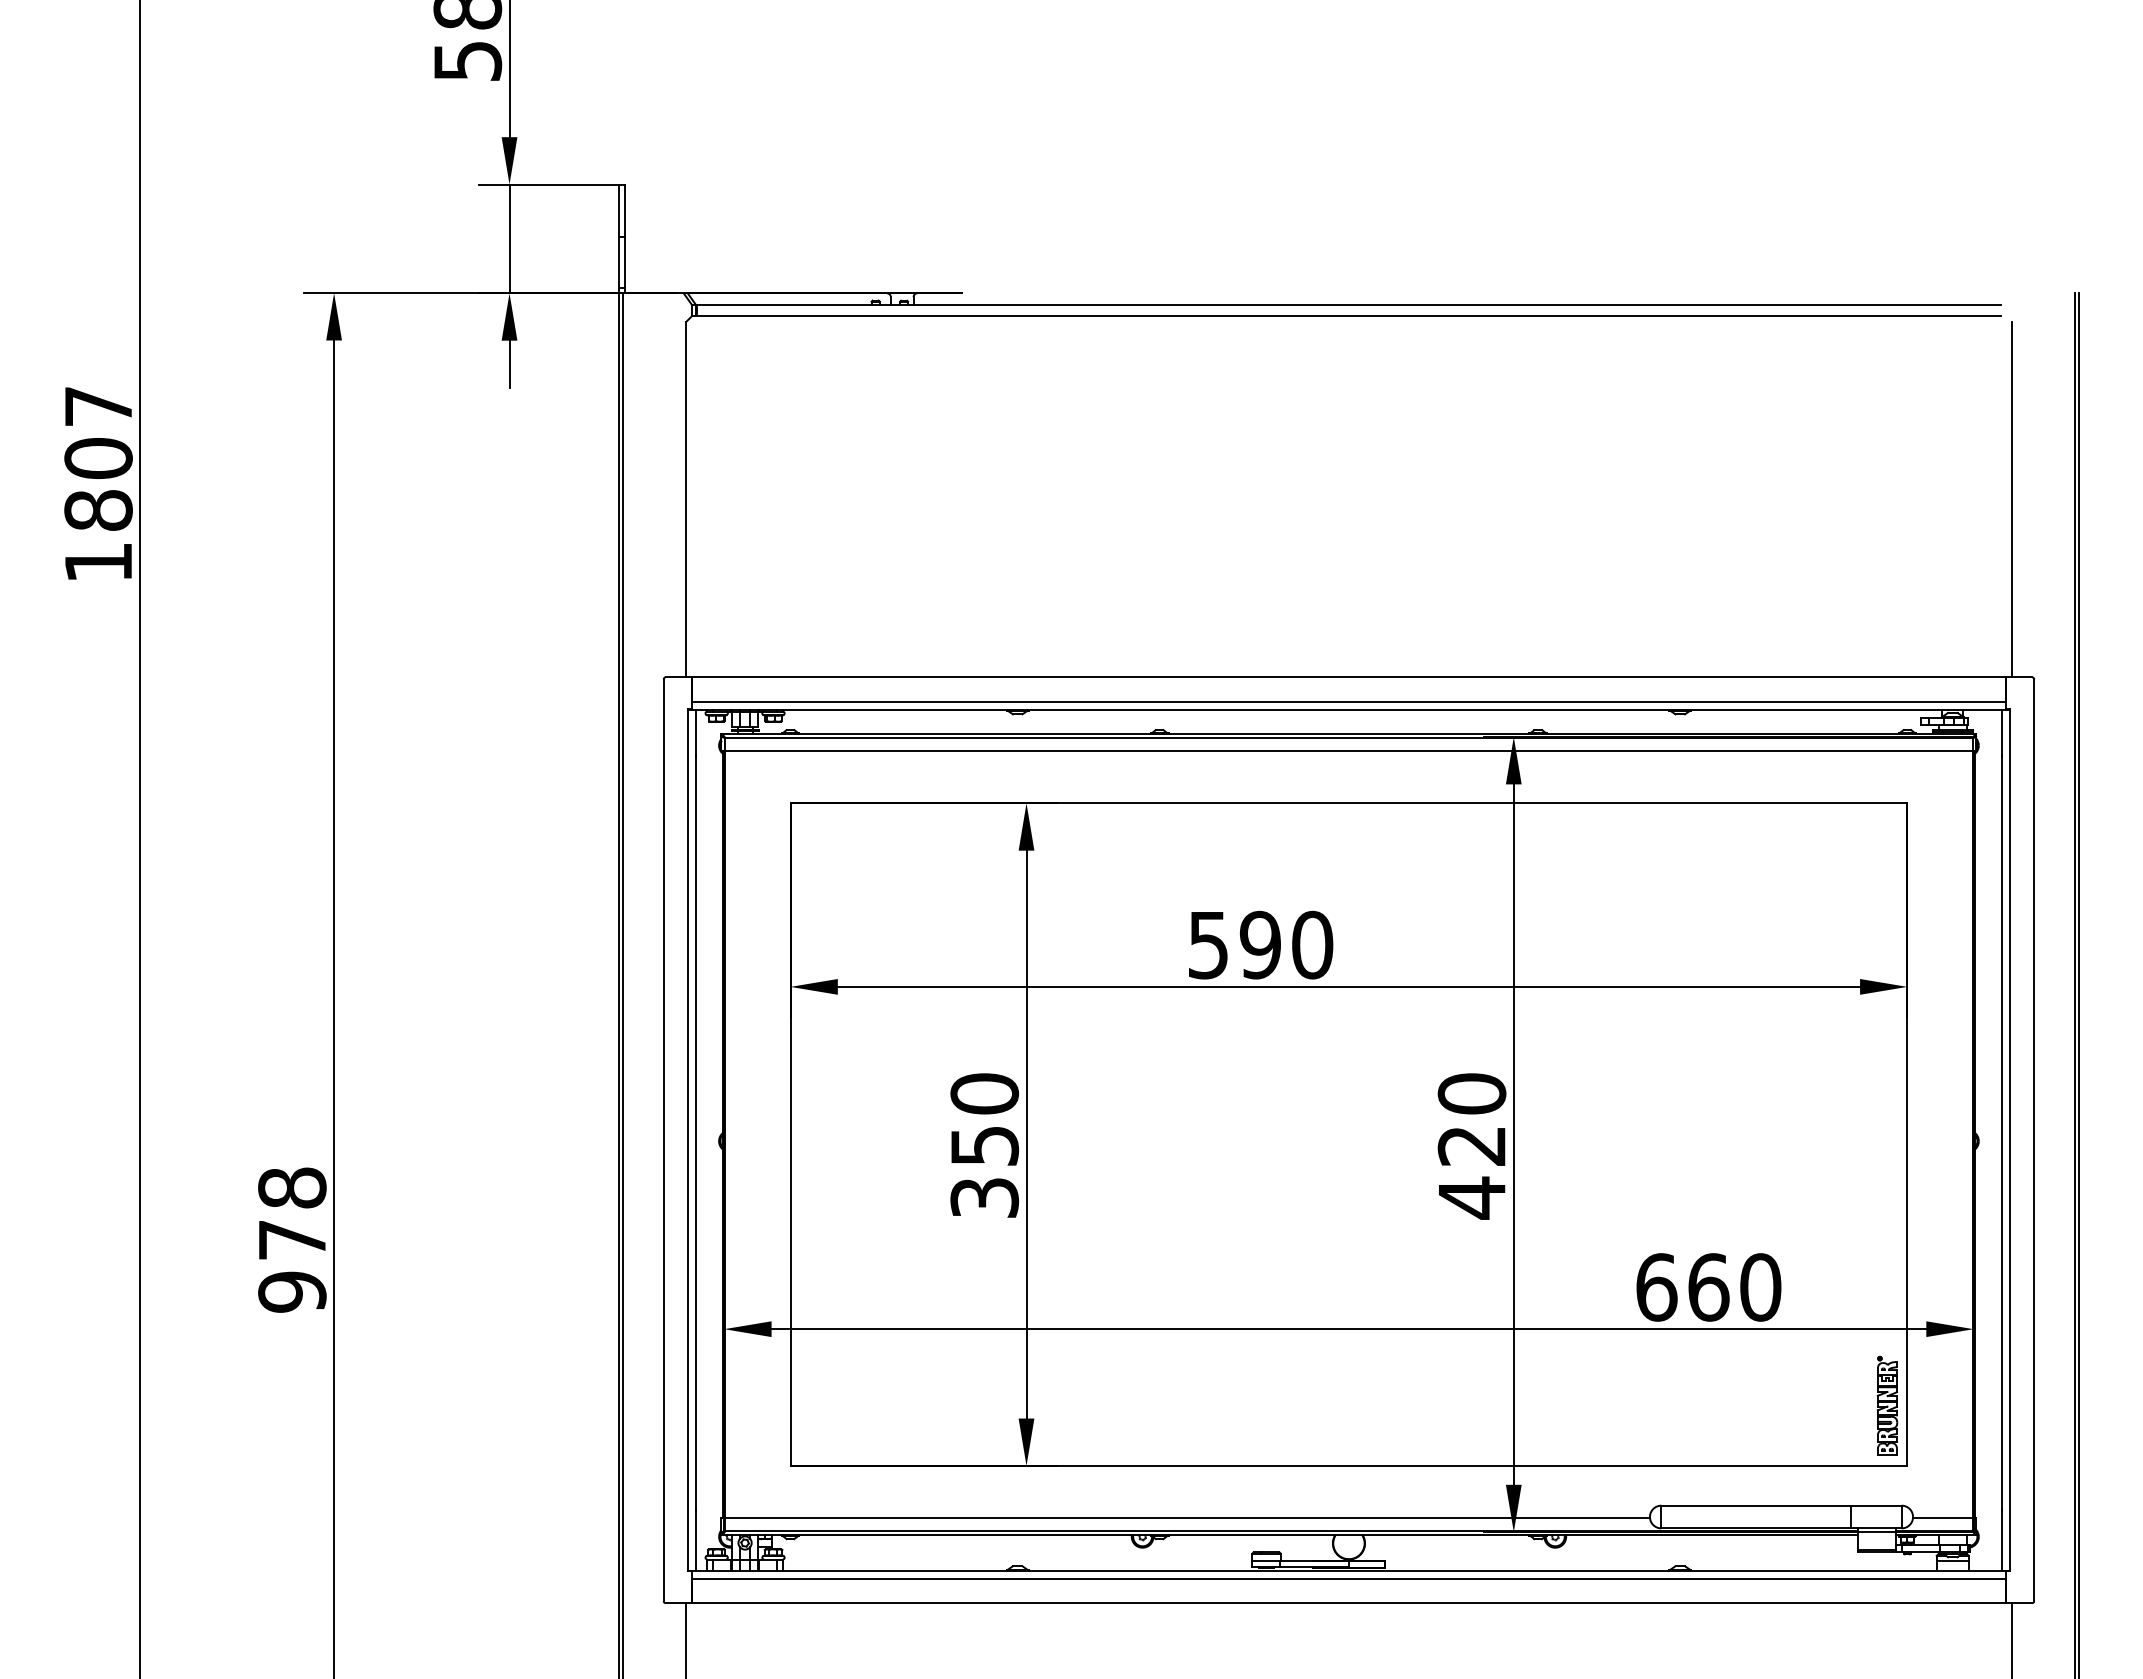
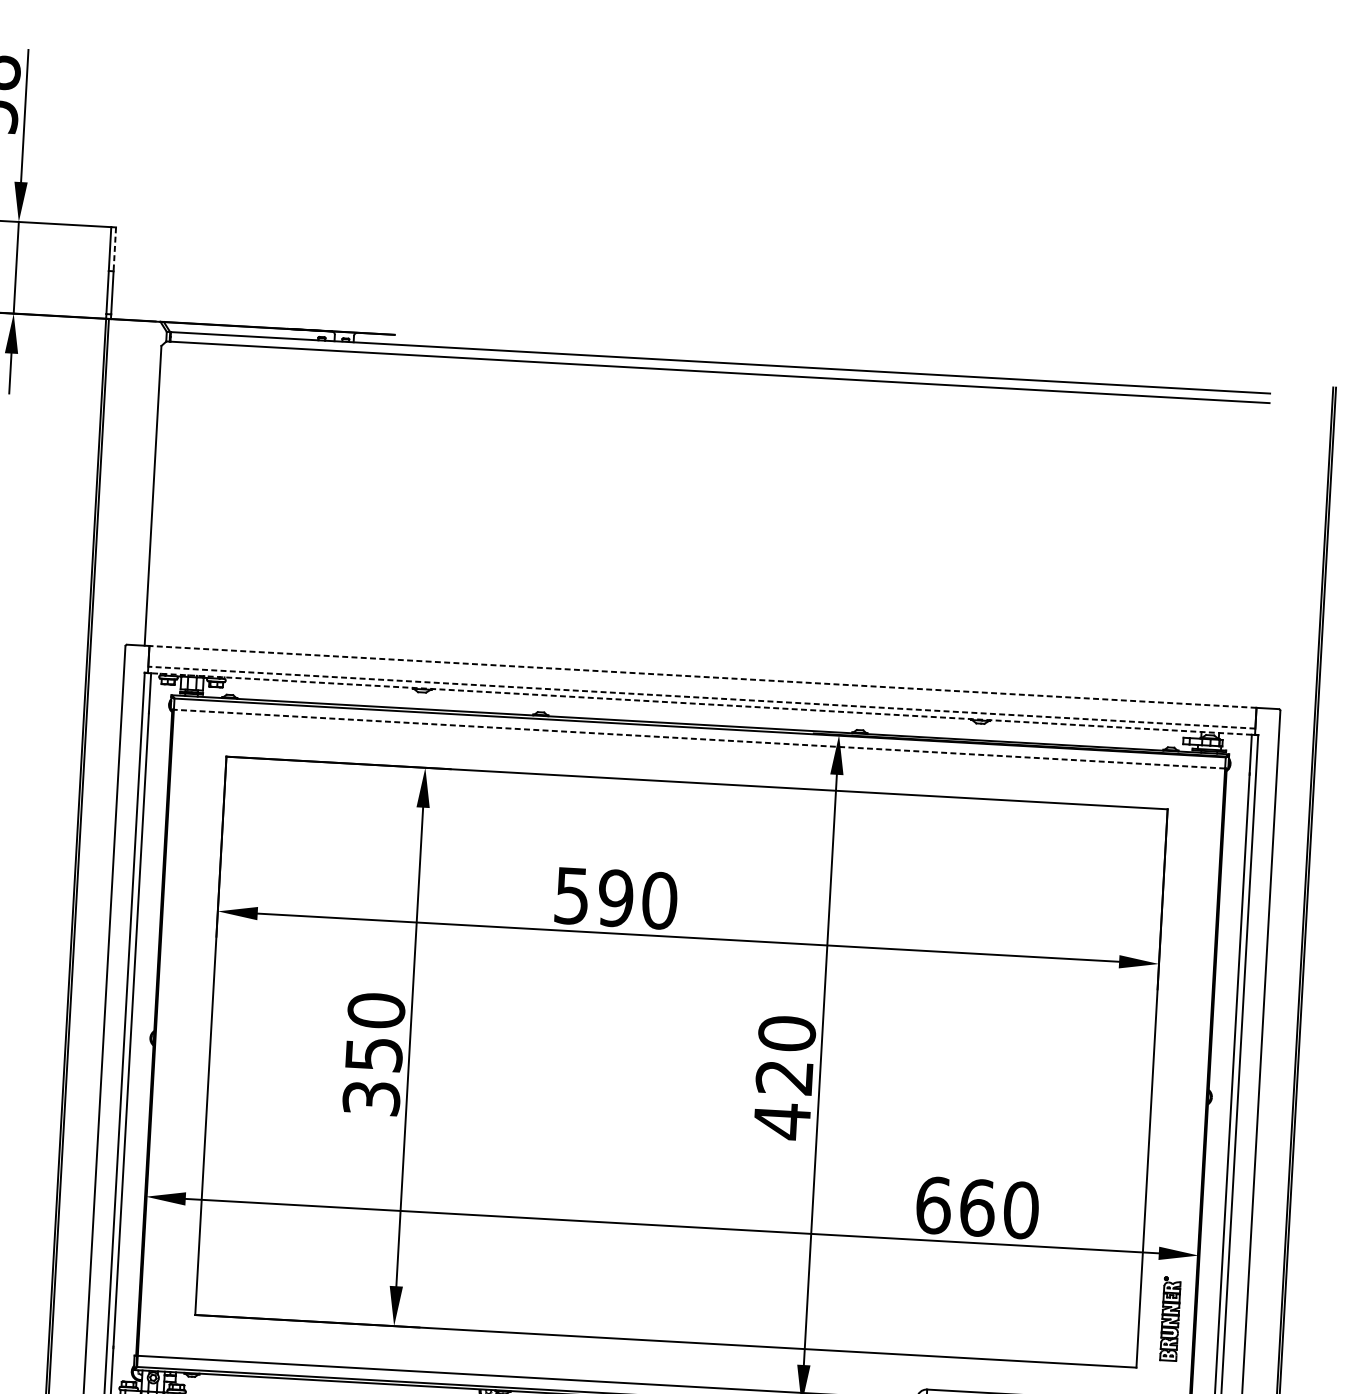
line: (624, 211) -> (114, 250), solid -> dashed
line: (2011, 499) -> (1269, 558), removed
line: (1348, 677) -> (702, 676), solid -> dashed
line: (1348, 702) -> (701, 698), solid -> dashed
line: (1348, 709) -> (701, 703), solid -> dashed
line: (1348, 751) -> (699, 739), solid -> dashed
part: (1887, 1405) -> (1170, 1318), moved

